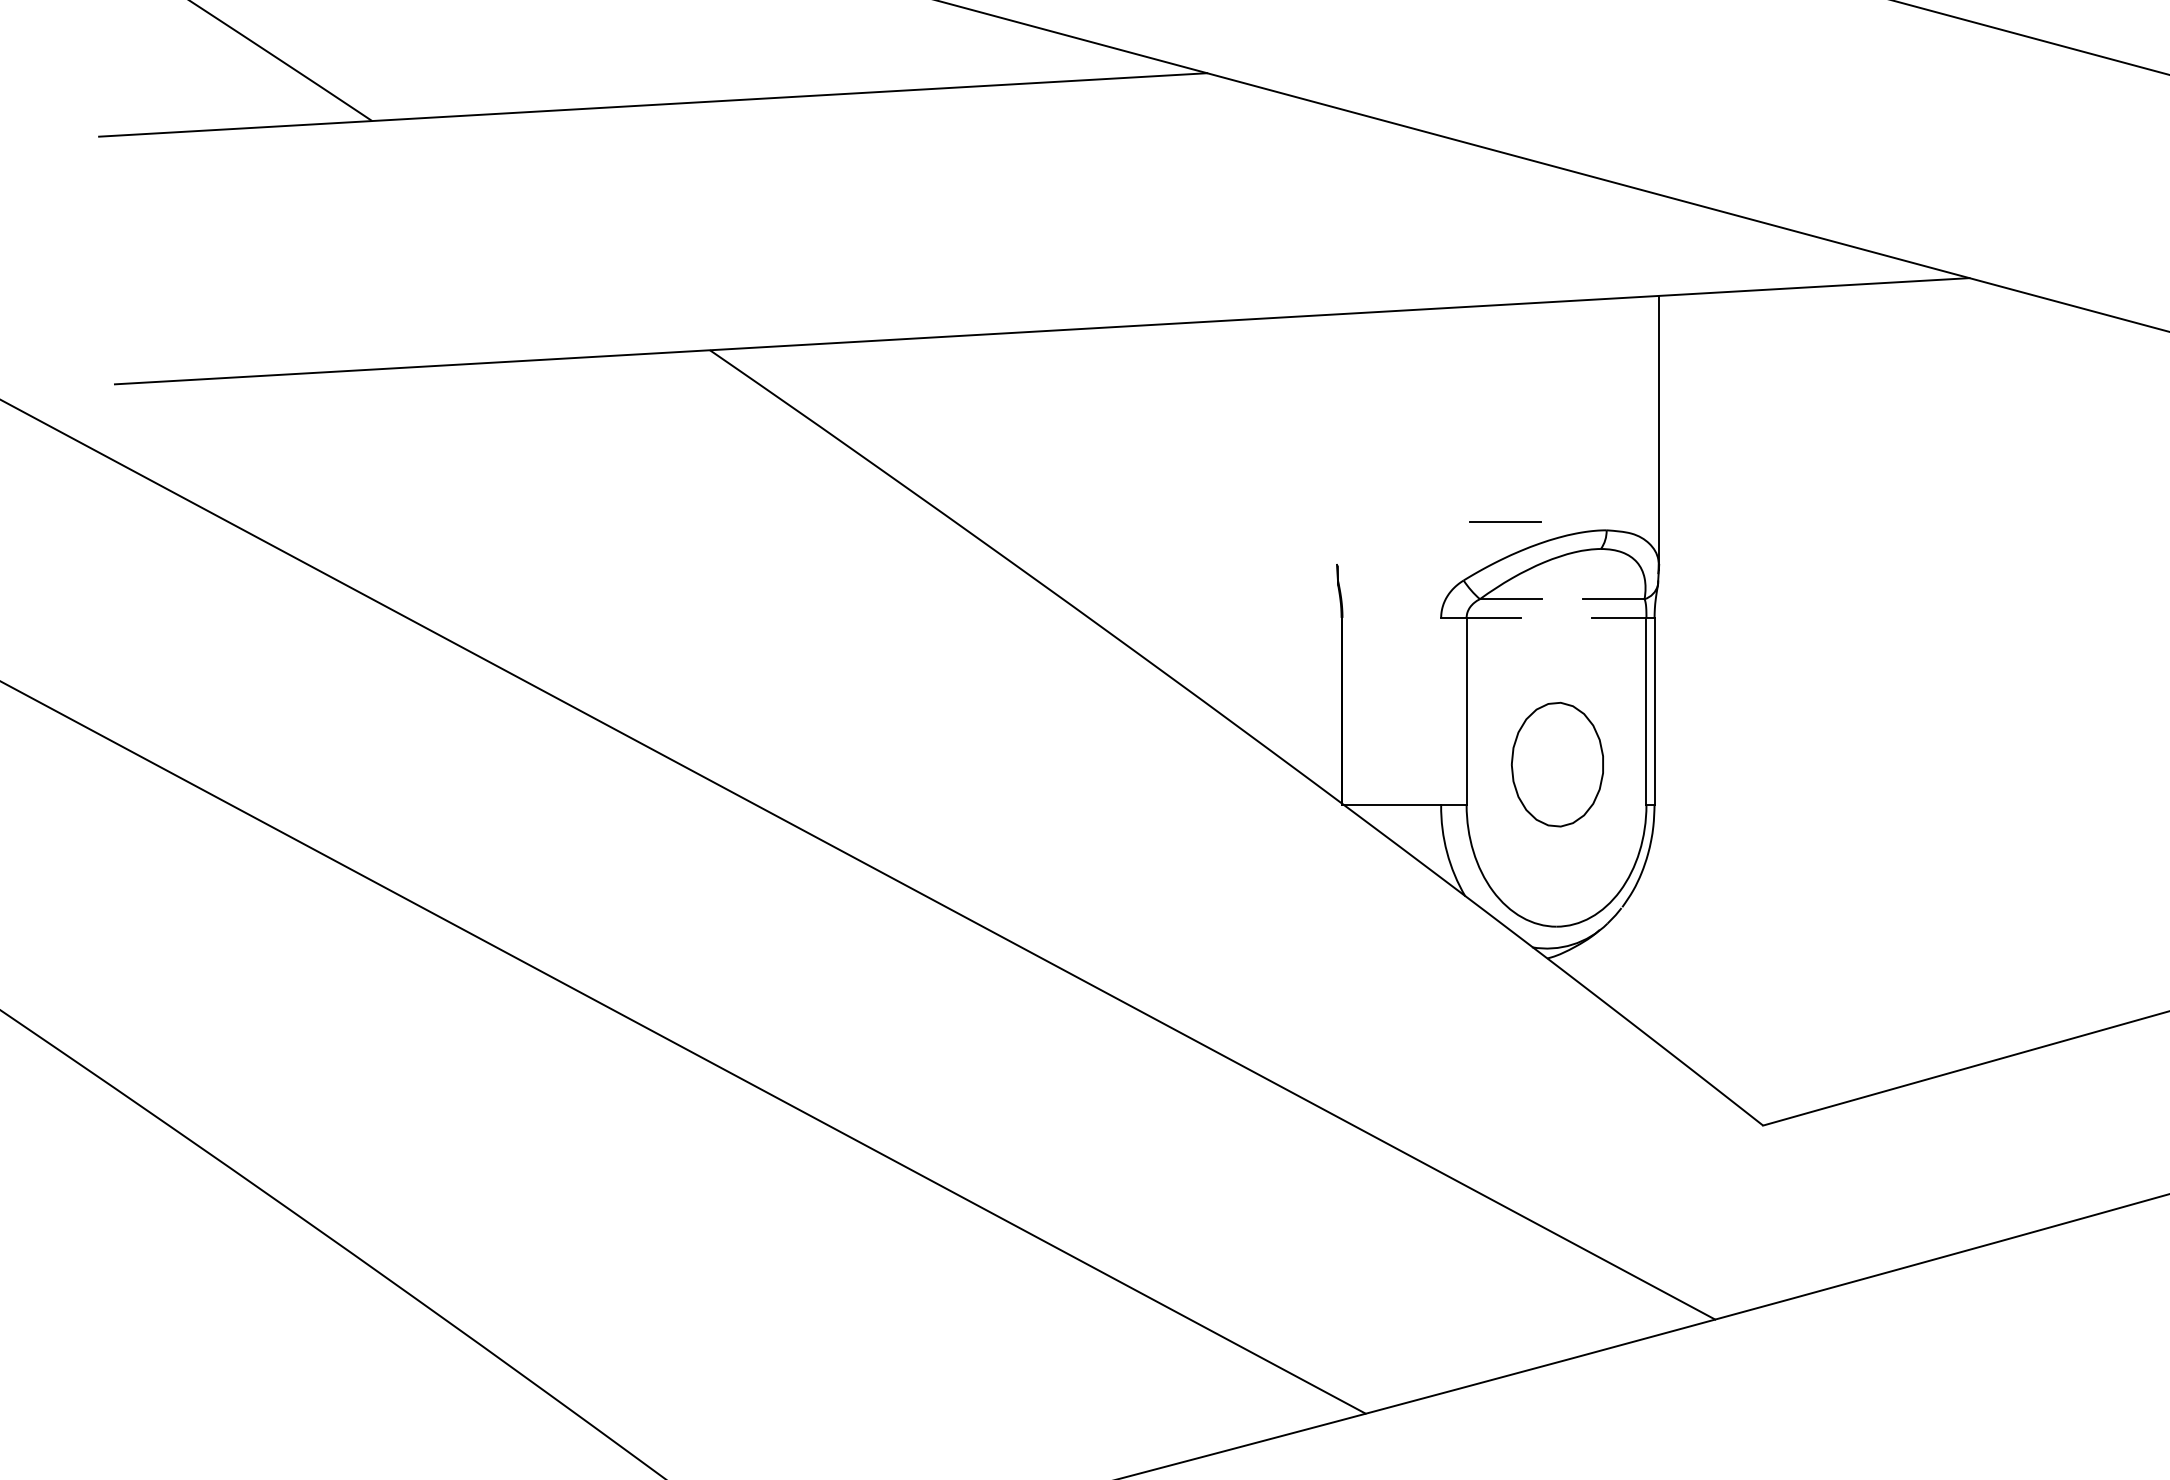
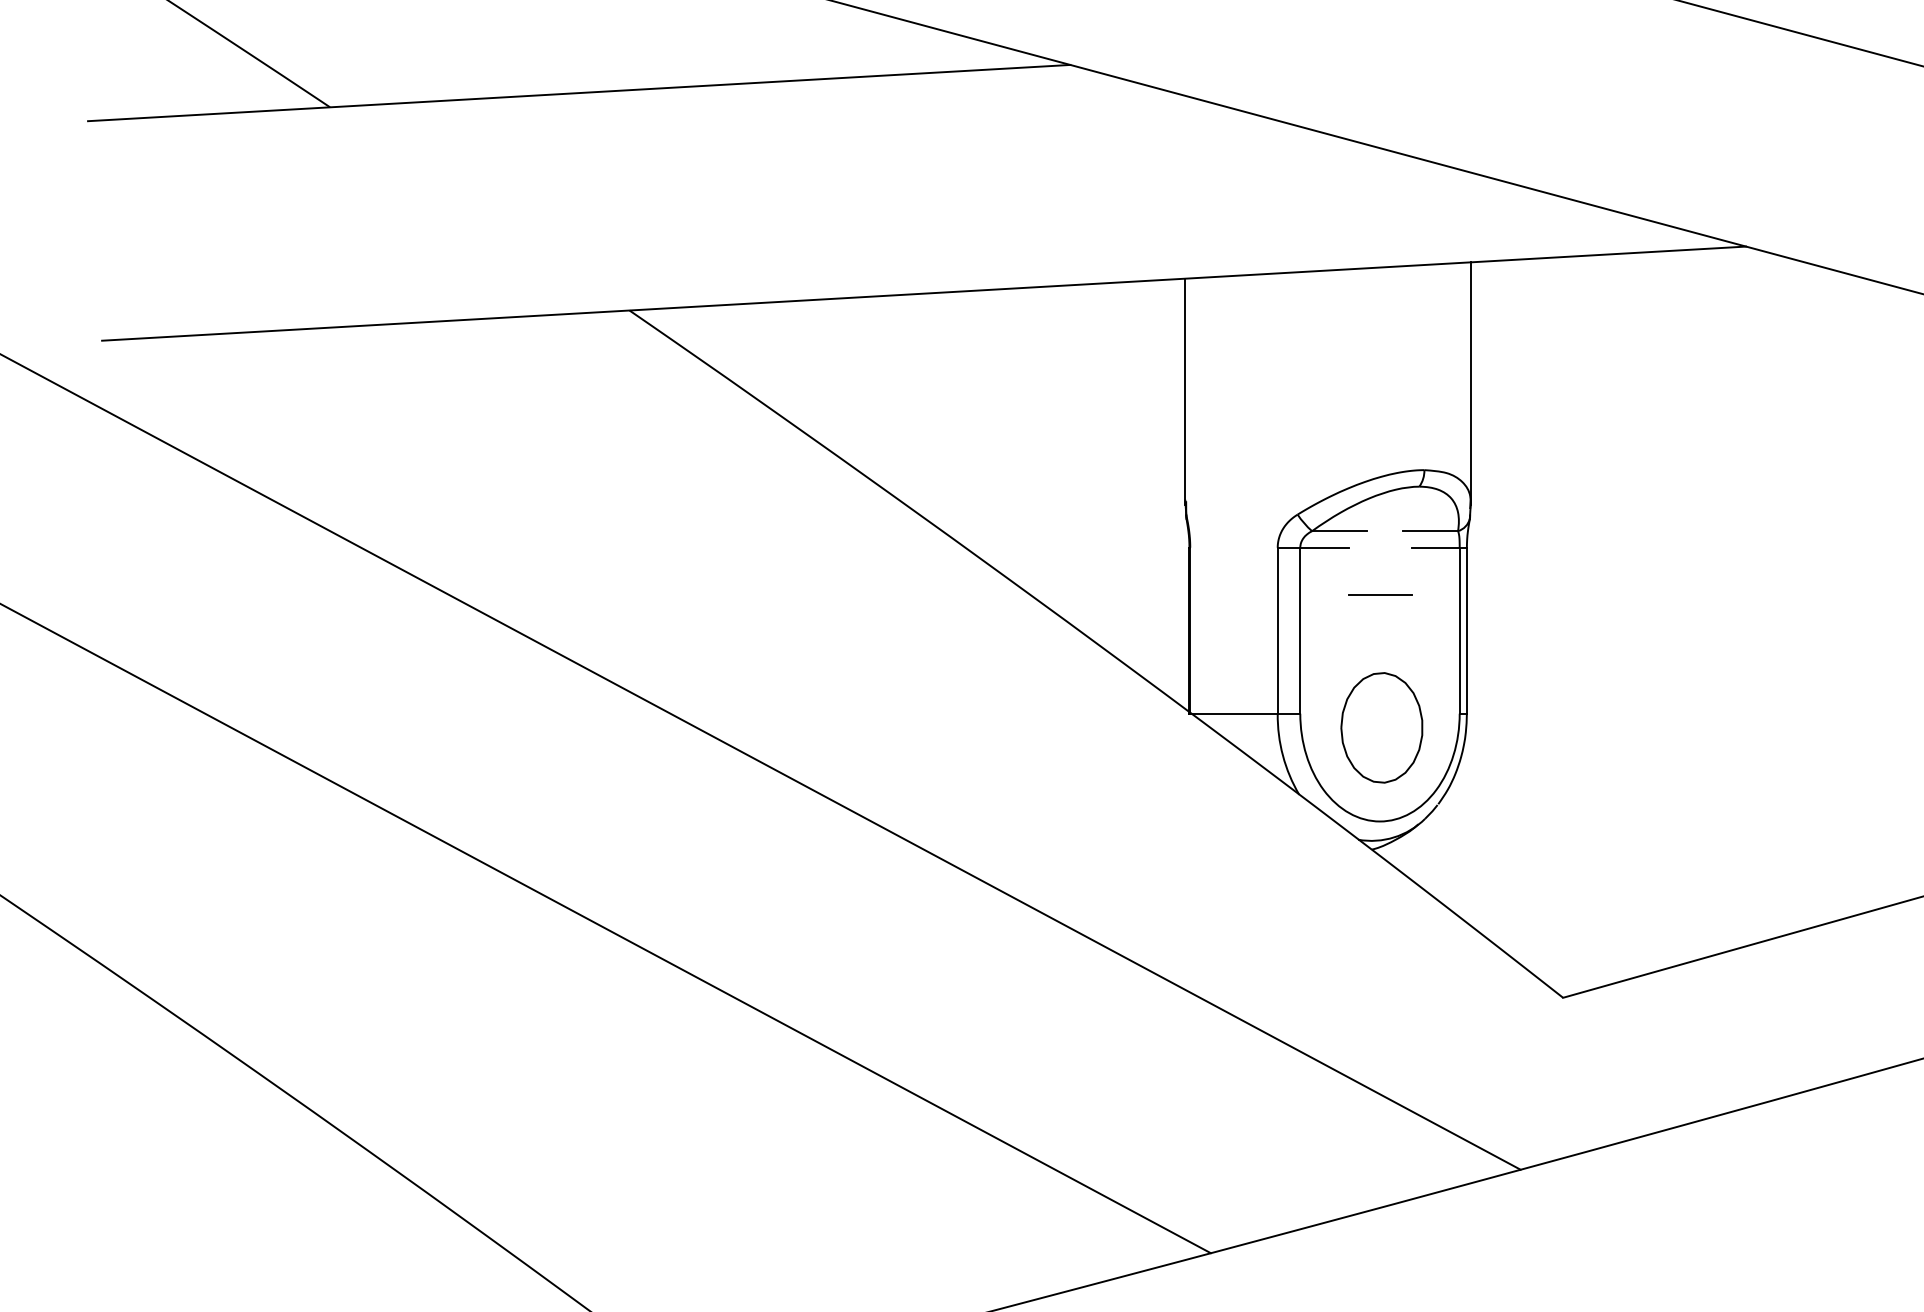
line: (1337, 441) -> (1185, 391), added
line: (1506, 521) -> (1380, 594), moved
line: (1440, 711) -> (1277, 630), added
part: (1557, 764) -> (1381, 727), moved

